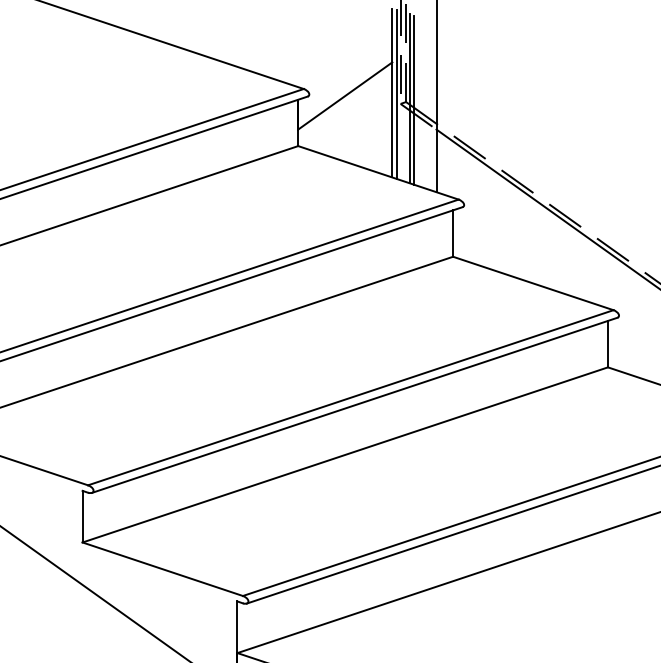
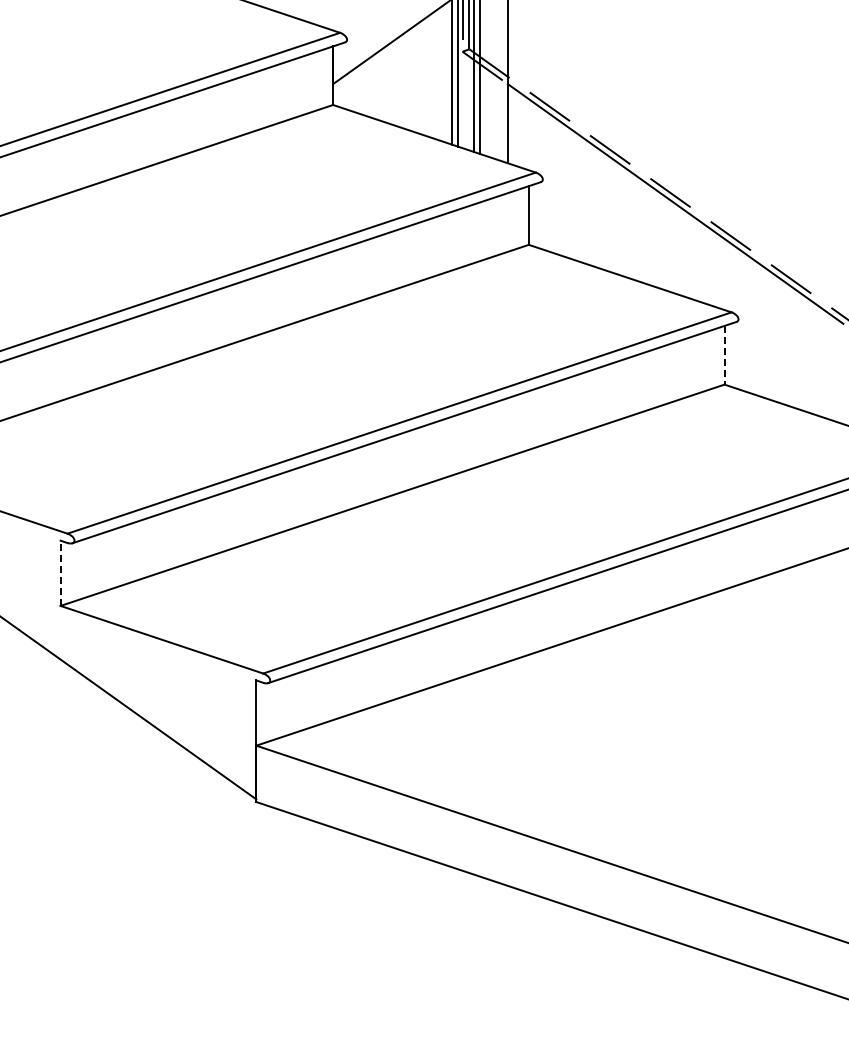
line: (607, 344) -> (724, 355), solid -> dashed
line: (82, 516) -> (60, 573), solid -> dashed

